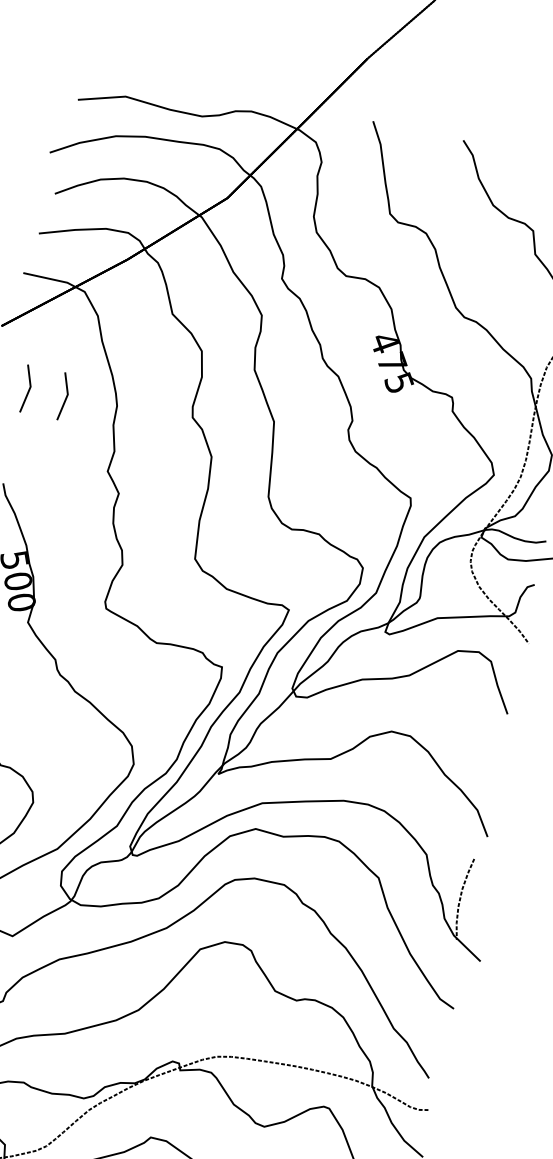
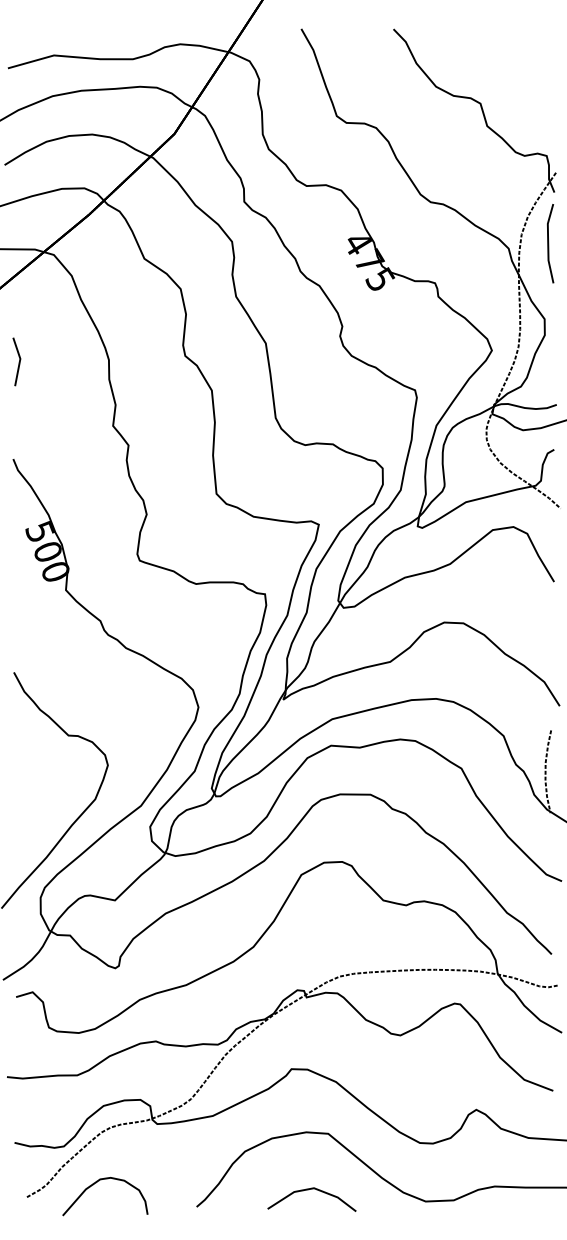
line: (65, 397) -> (56, 362), removed

